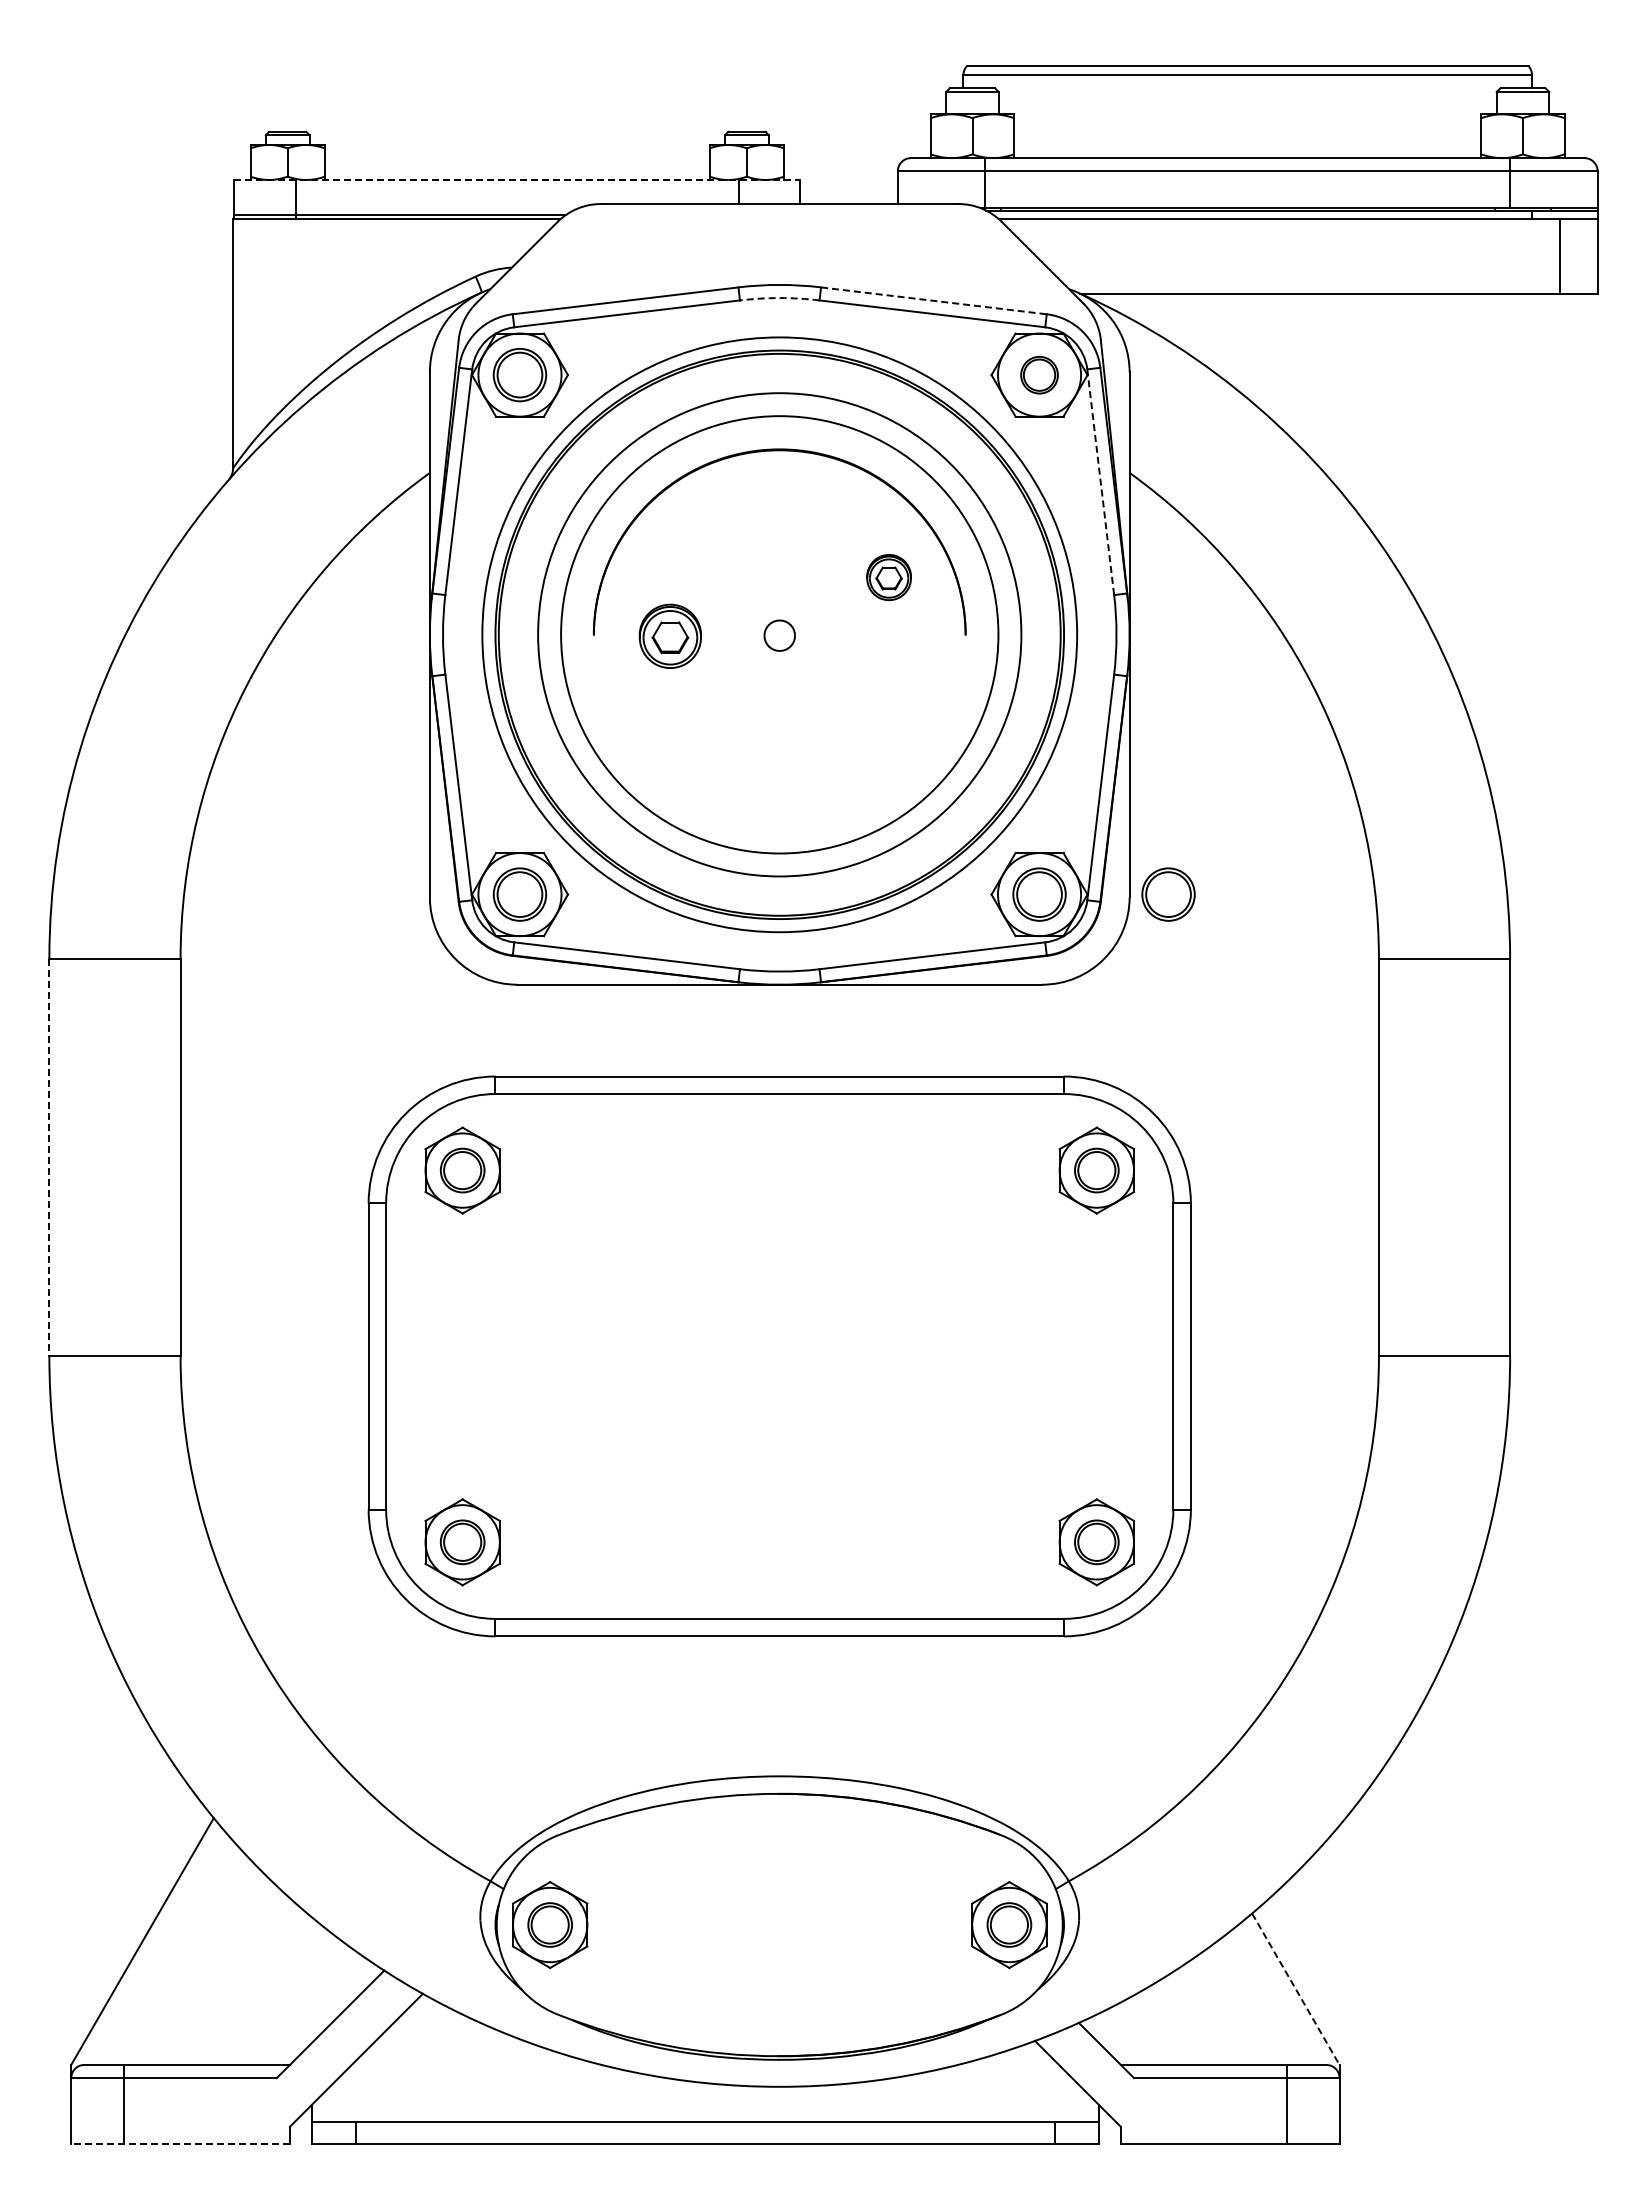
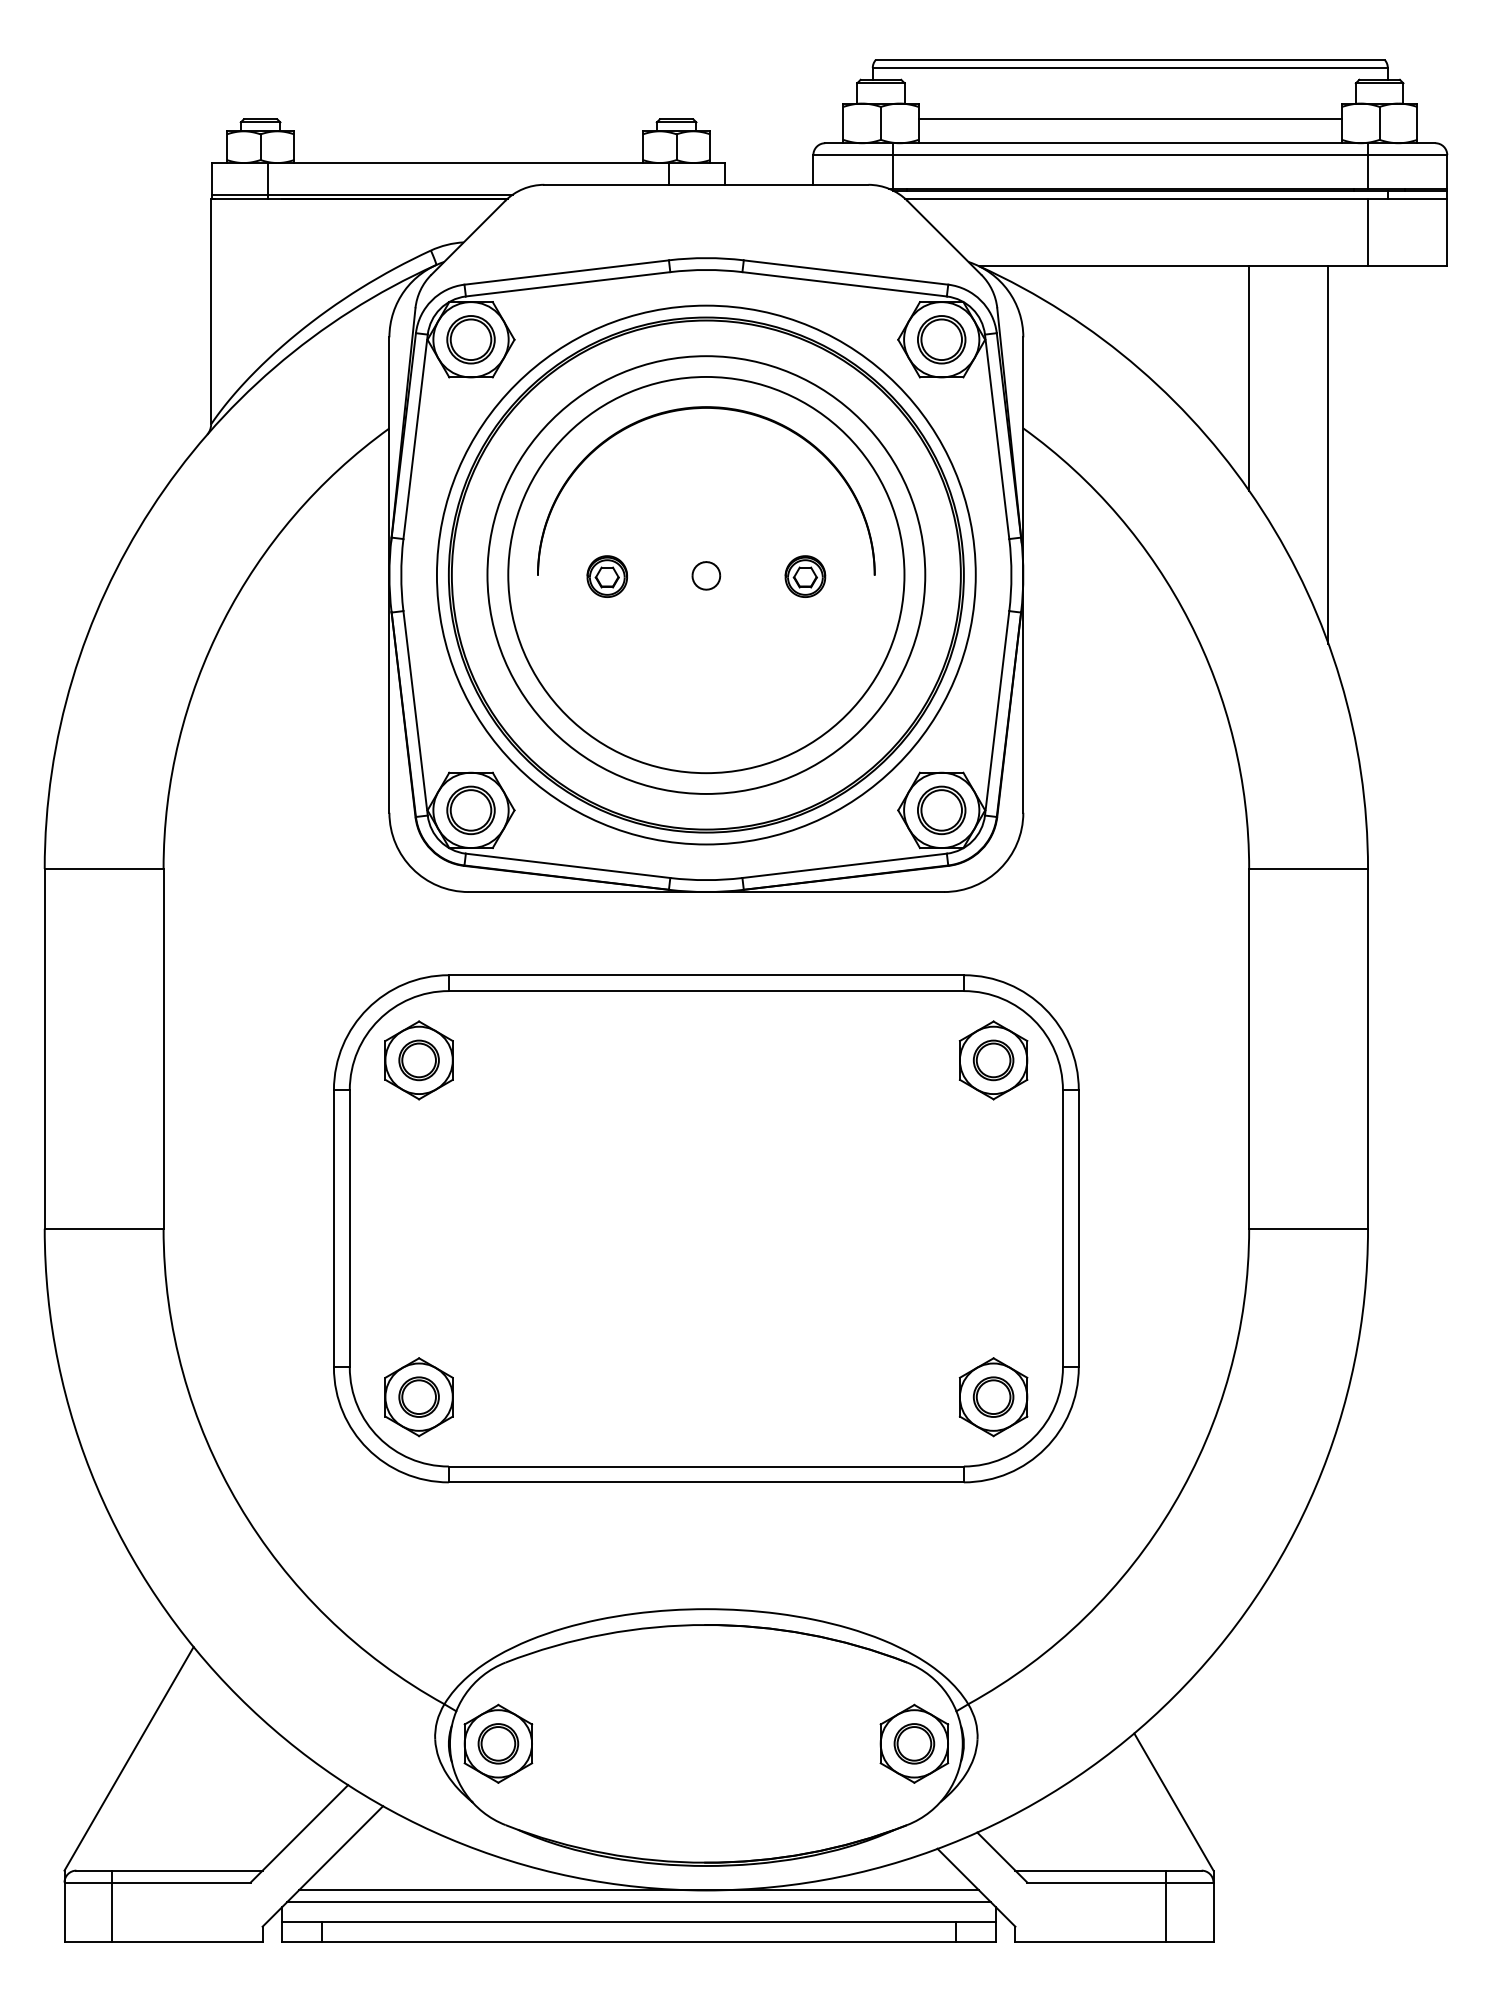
line: (1247, 131) -> (1130, 119), added
line: (517, 179) -> (468, 162), dashed -> solid
line: (1560, 256) -> (1368, 232), moved
arc: (779, 298) -> (706, 270), dashed -> solid
line: (933, 300) -> (845, 272), dashed -> solid
part: (1039, 375) -> (941, 340), size x1.43
line: (1378, 417) -> (1248, 378), added
line: (1100, 482) -> (996, 437), dashed -> solid
line: (1466, 501) -> (1328, 454), added
part: (888, 577) -> (804, 576), moved
part: (670, 636) -> (607, 576), size x0.71
part: (1168, 894) -> (1058, 810), removed
line: (49, 1157) -> (44, 1048), dashed -> solid
line: (1296, 1989) -> (1174, 1802), dashed -> solid
line: (704, 2086) -> (638, 1890), added
line: (705, 2099) -> (639, 1901), added
line: (180, 2143) -> (163, 1941), dashed -> solid

